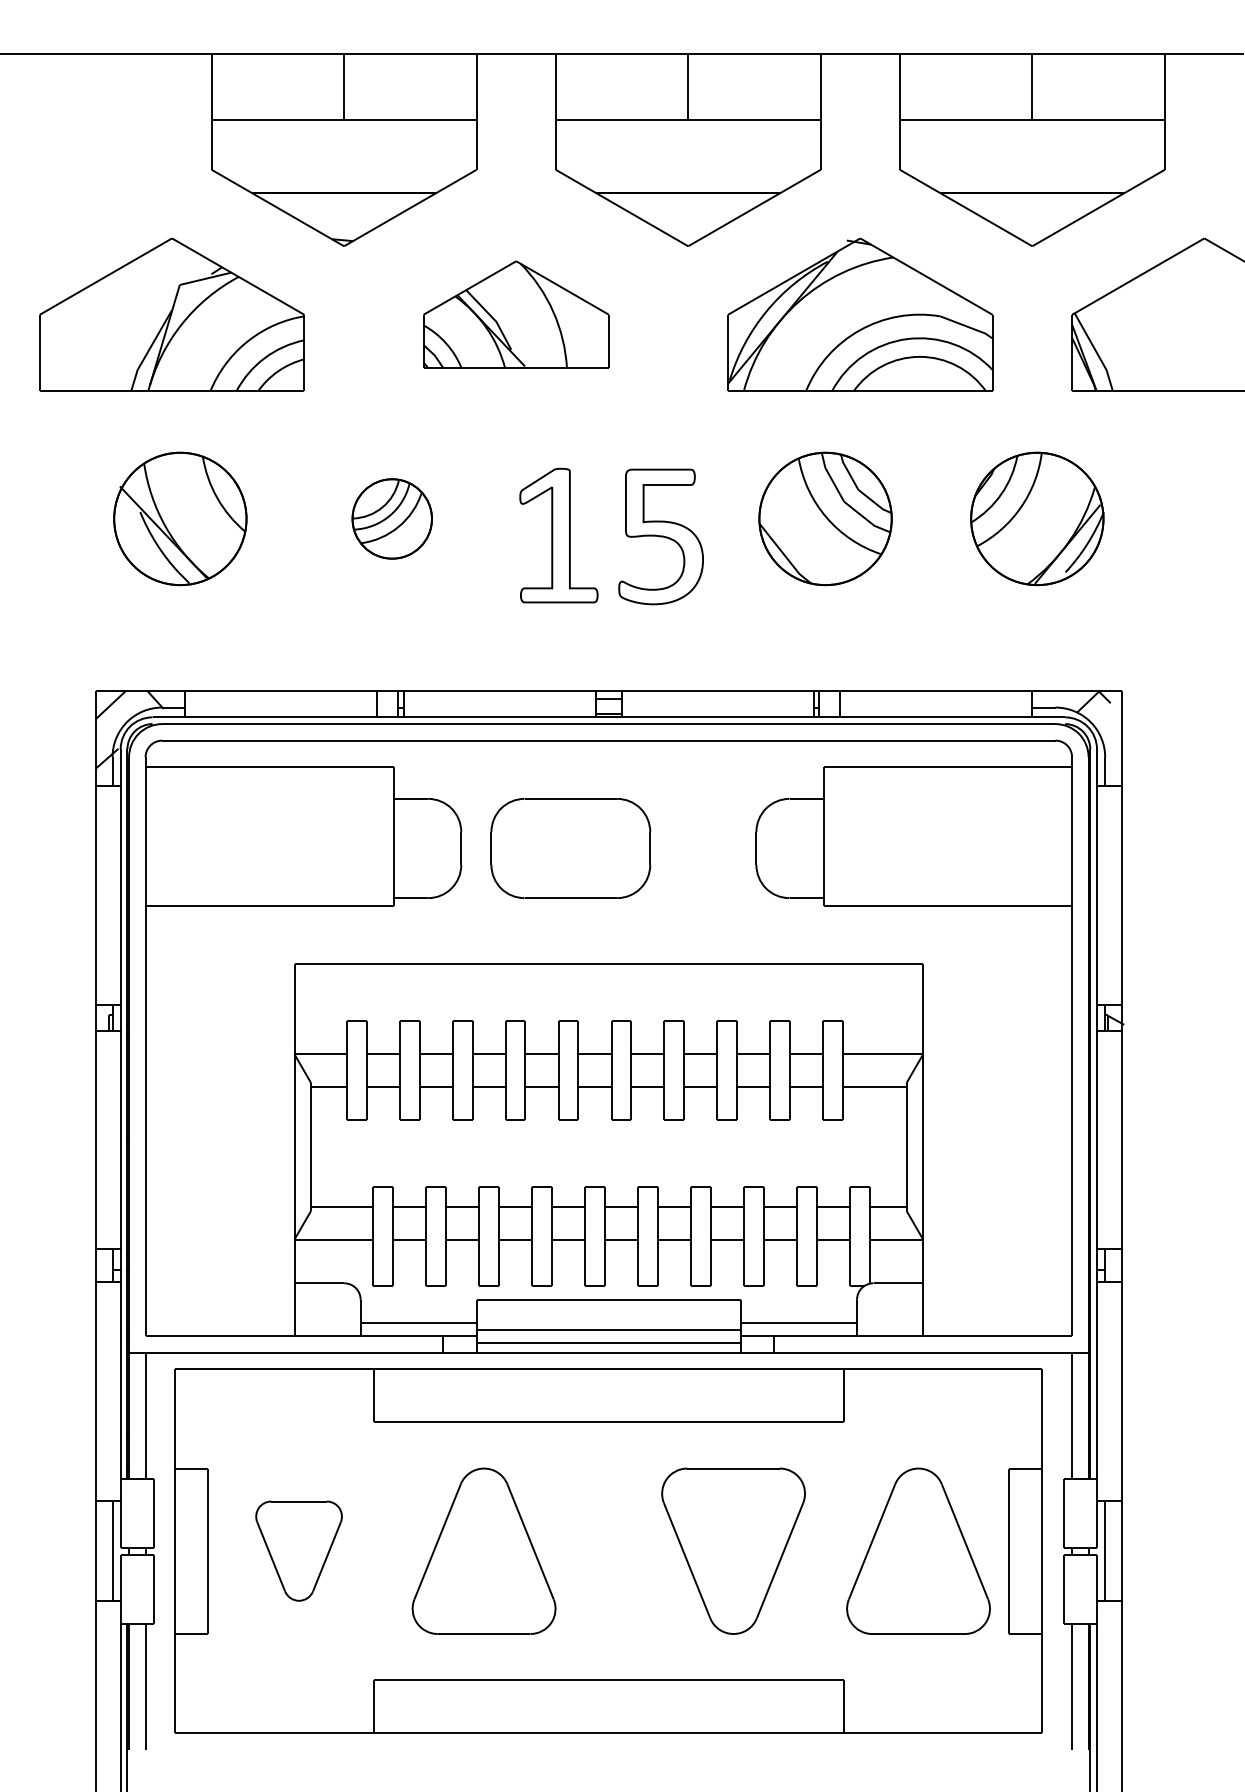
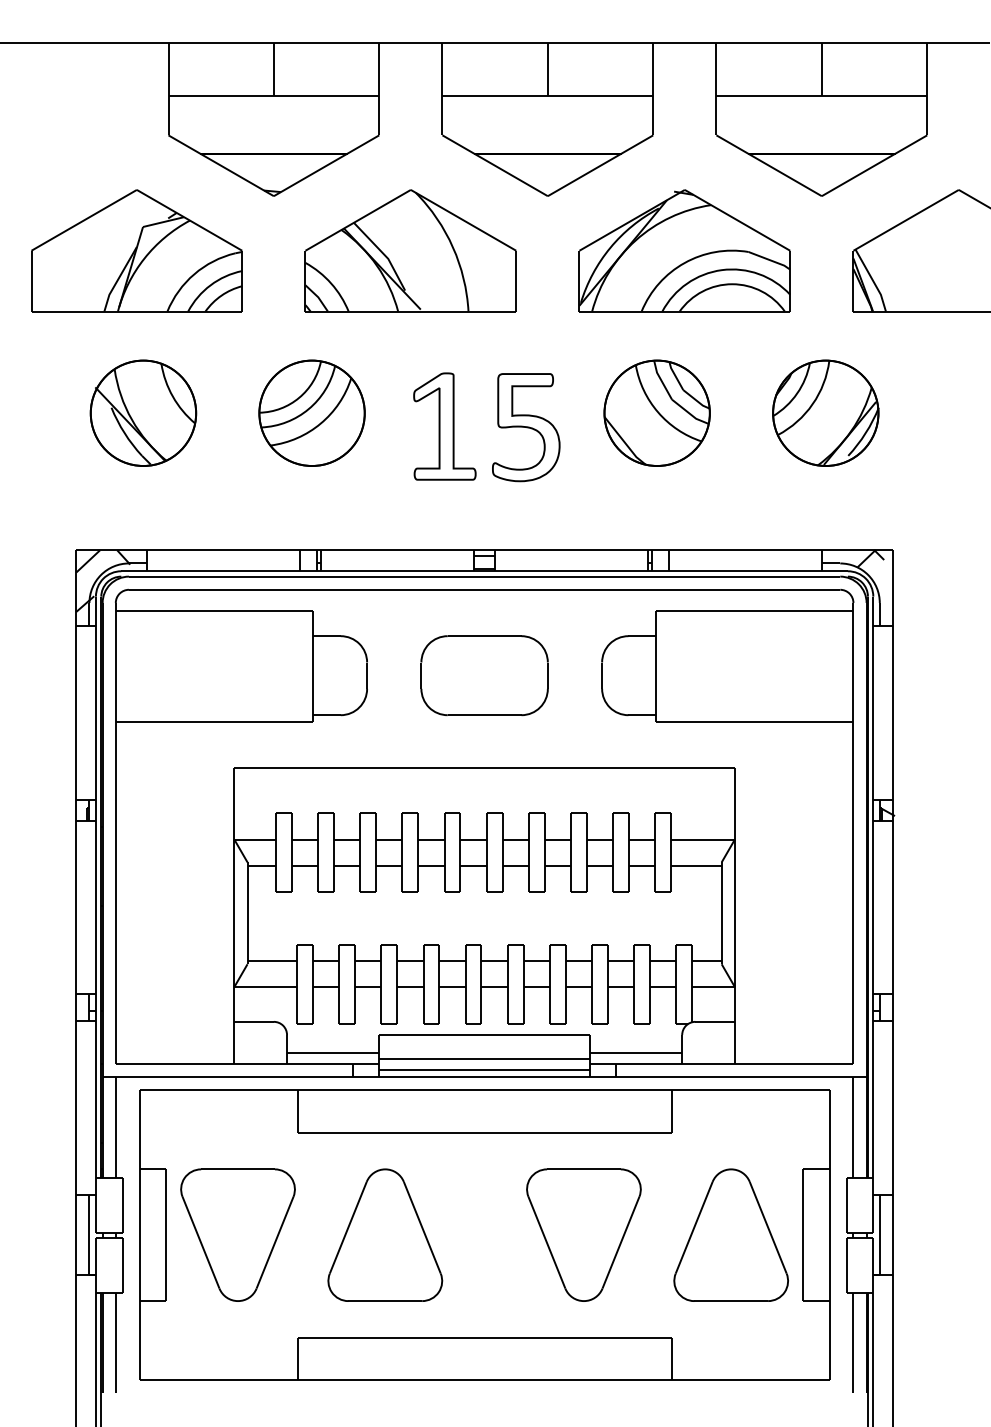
part: (516, 314) -> (411, 250), size x1.43
part: (392, 518) -> (312, 412), size x1.67
part: (570, 848) -> (484, 675), moved
part: (298, 1550) -> (237, 1234), size x1.67

